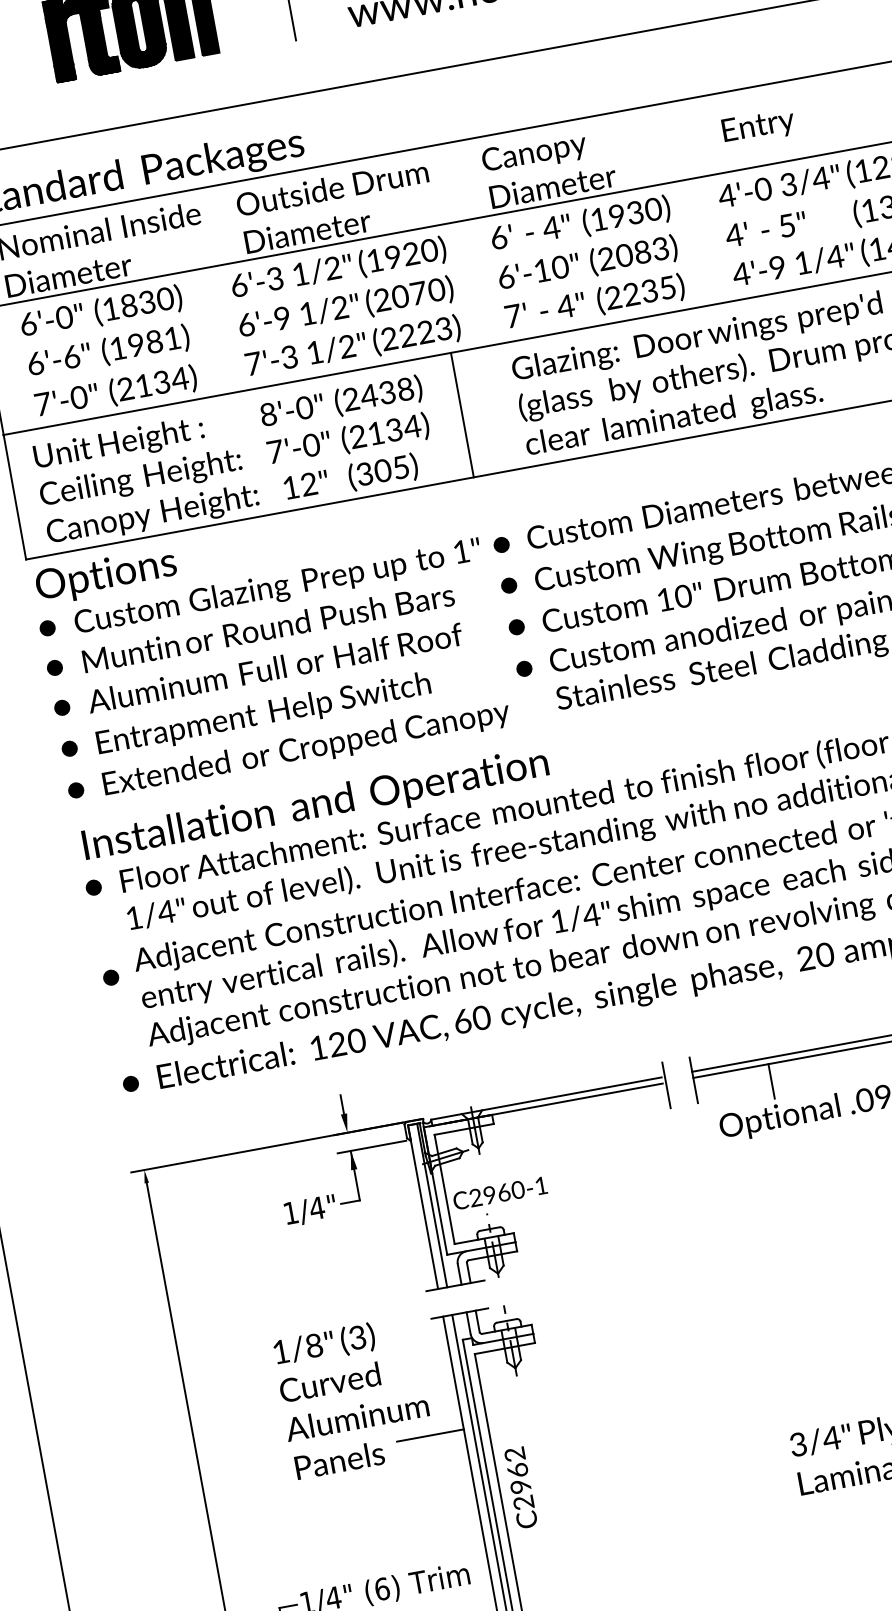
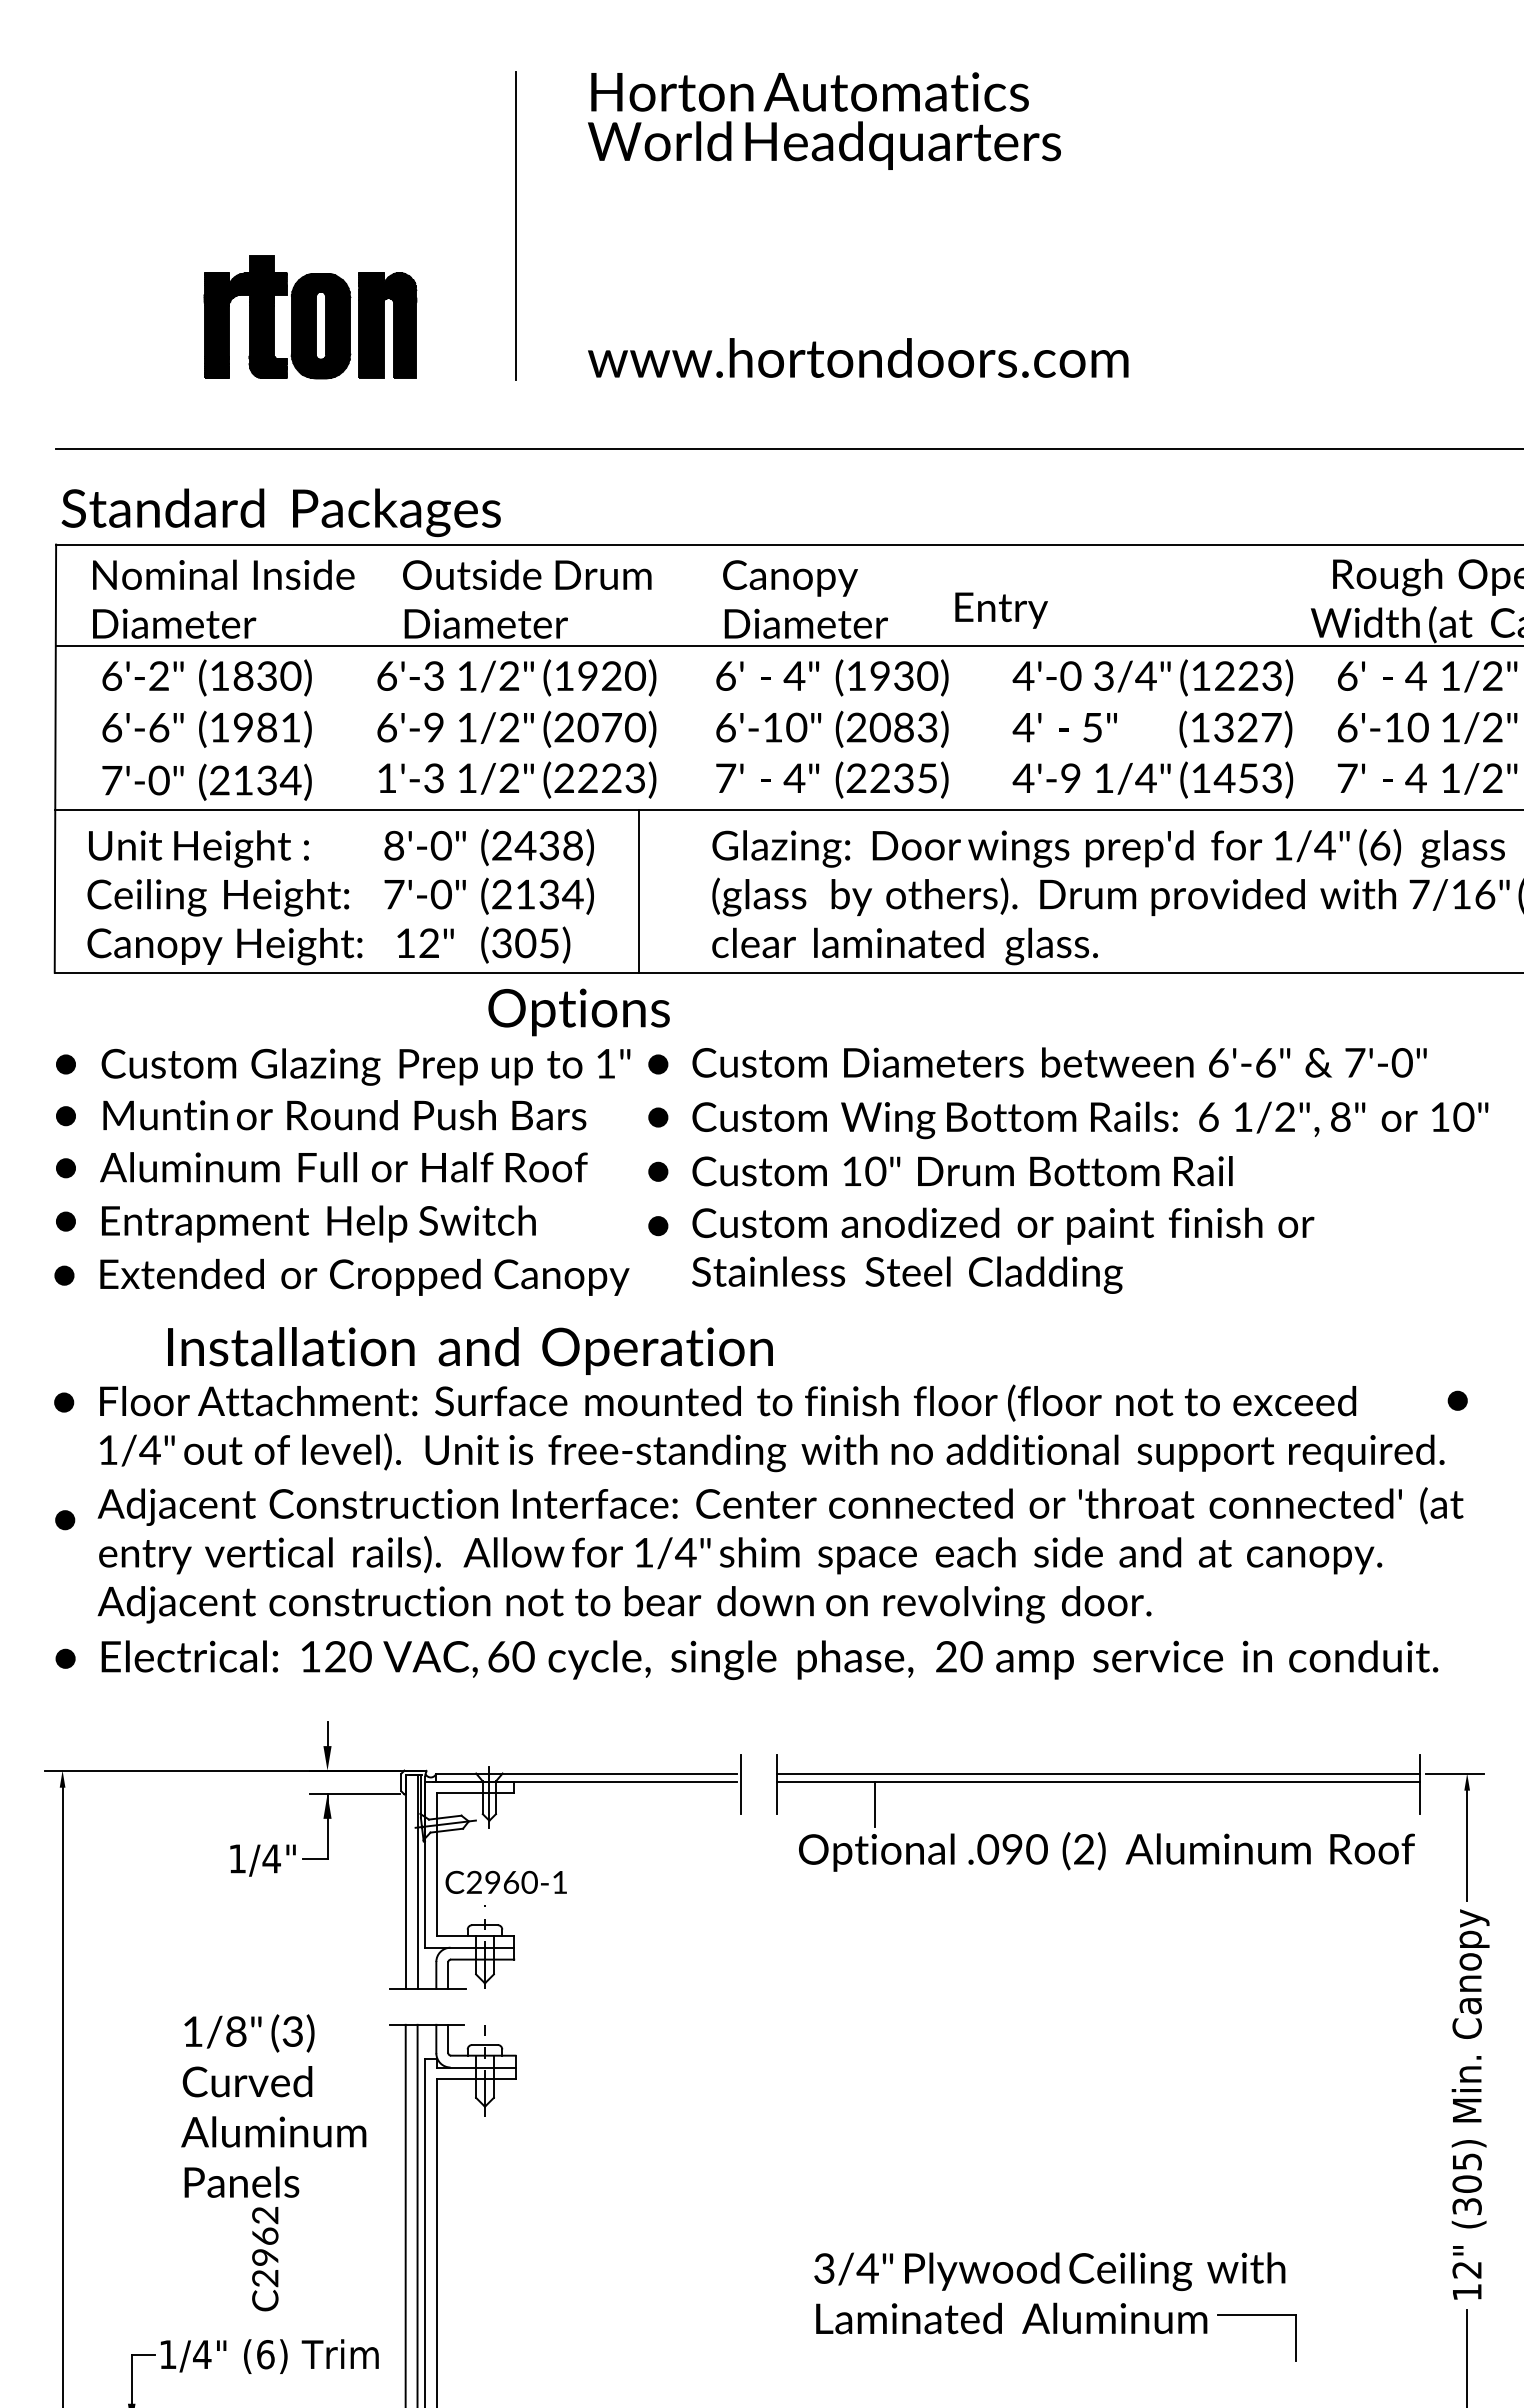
text: (758, 127) -> (1001, 610), moved
text: (63, 317) -> (158, 675), 6'-0" -> 6'-2"
text: (253, 363) -> (387, 777), 7'-3 -> 1'-3
text: (105, 576) -> (578, 1012), moved
text: (315, 805) -> (470, 1350), moved
line: (429, 1435) -> (361, 2171), removed
text: (521, 1488) -> (265, 2259), moved

